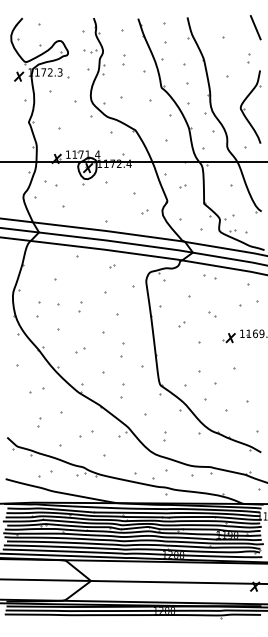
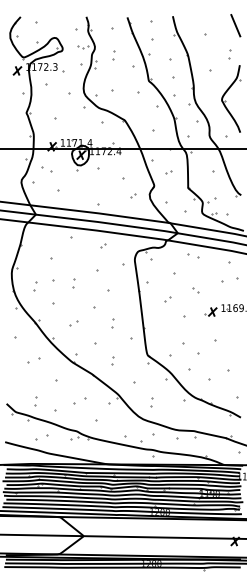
part: (38, 310) -> (35, 286), size x0.62
part: (122, 350) -> (112, 323), size x0.62
part: (122, 390) -> (112, 360), size x0.62
part: (38, 423) -> (35, 401), moved

